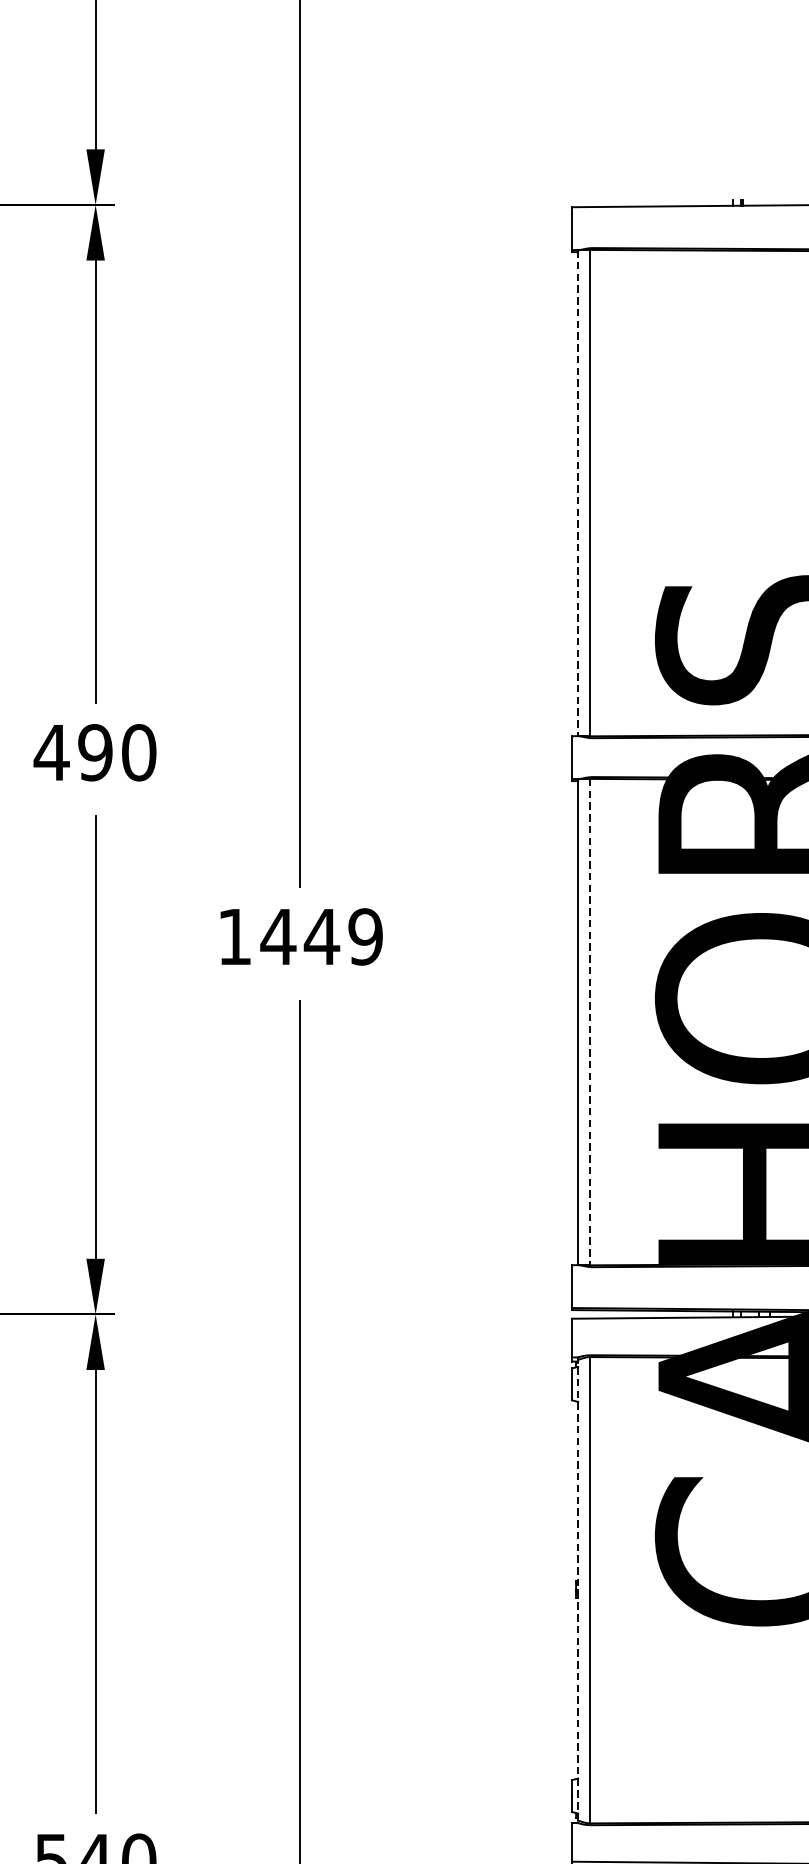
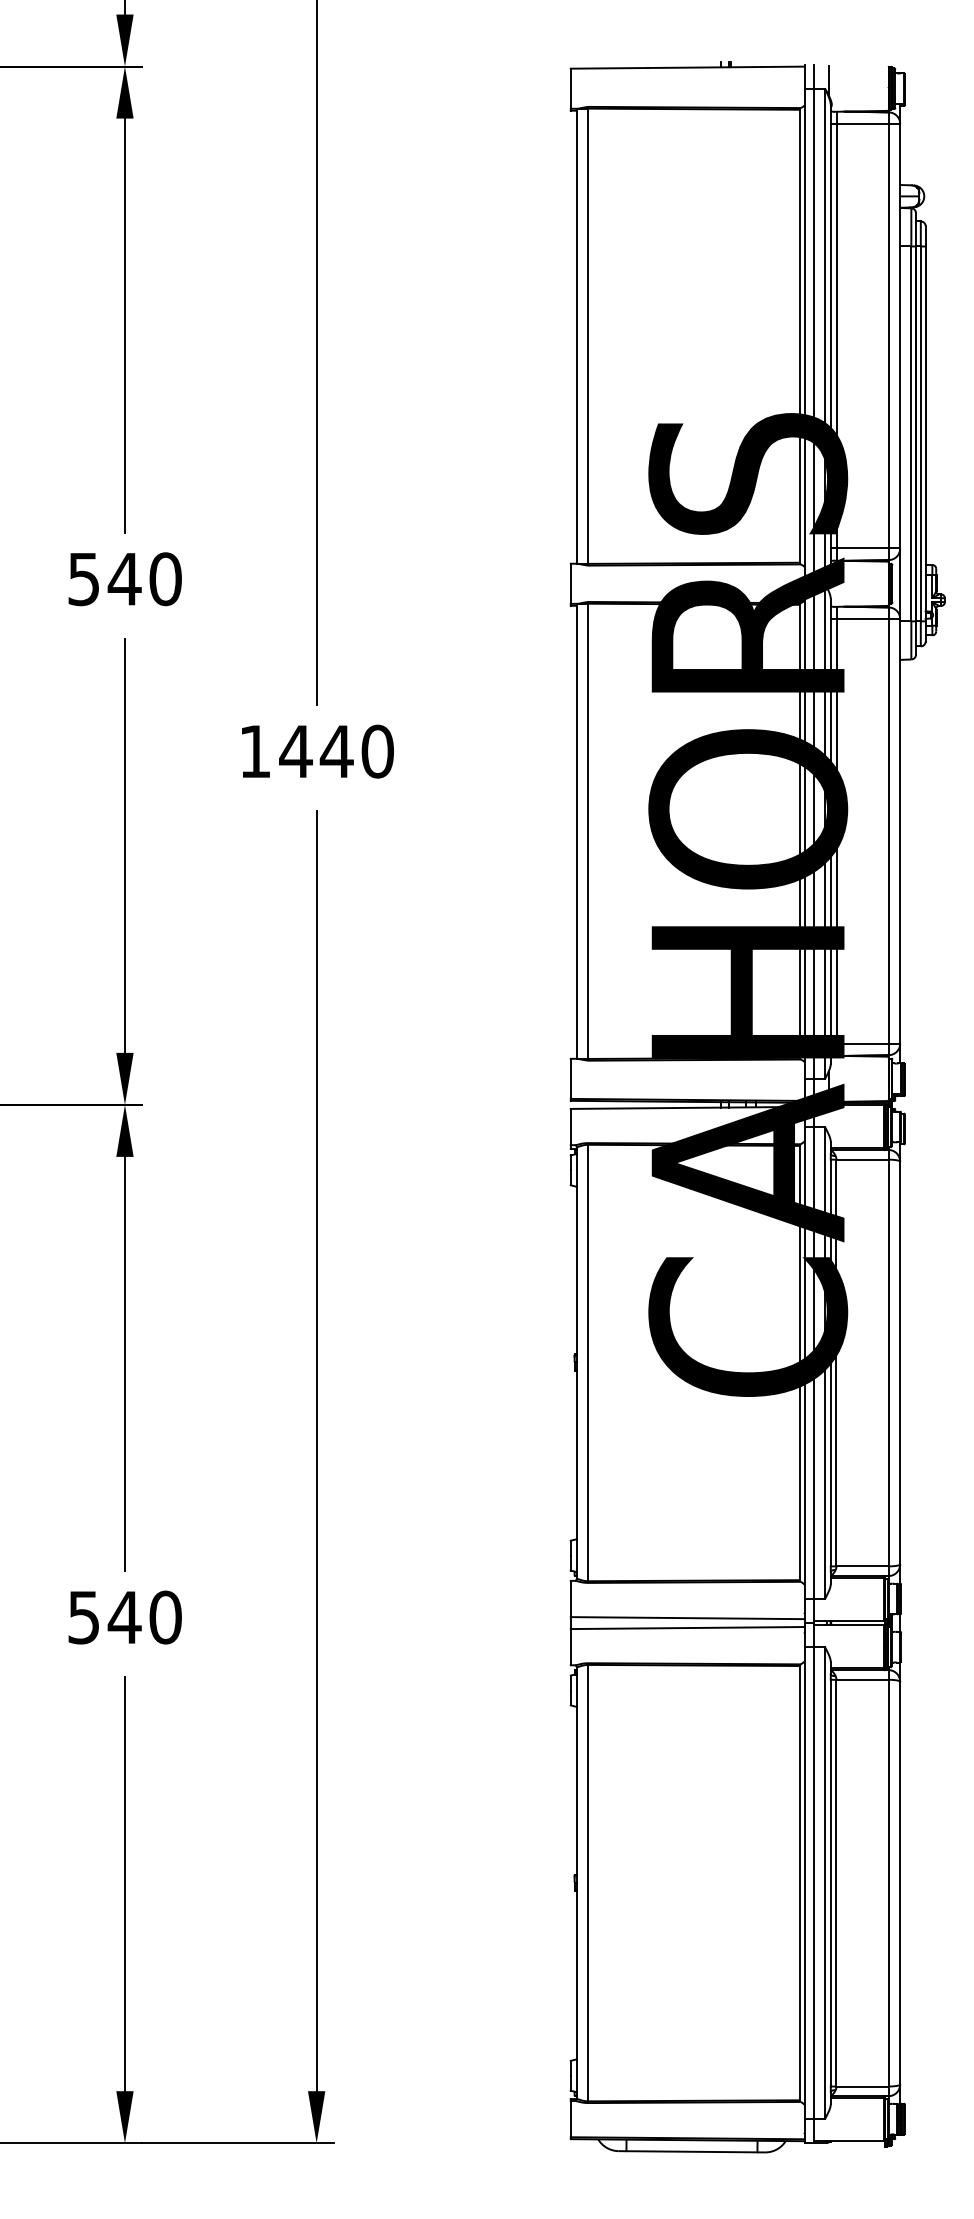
line: (578, 493) -> (576, 336), dashed -> solid
text: (72, 753) -> (103, 579), 490 -> 540
text: (365, 936) -> (377, 751), 1449 -> 1440
line: (590, 1022) -> (588, 831), dashed -> solid
line: (578, 1589) -> (576, 1362), dashed -> solid

